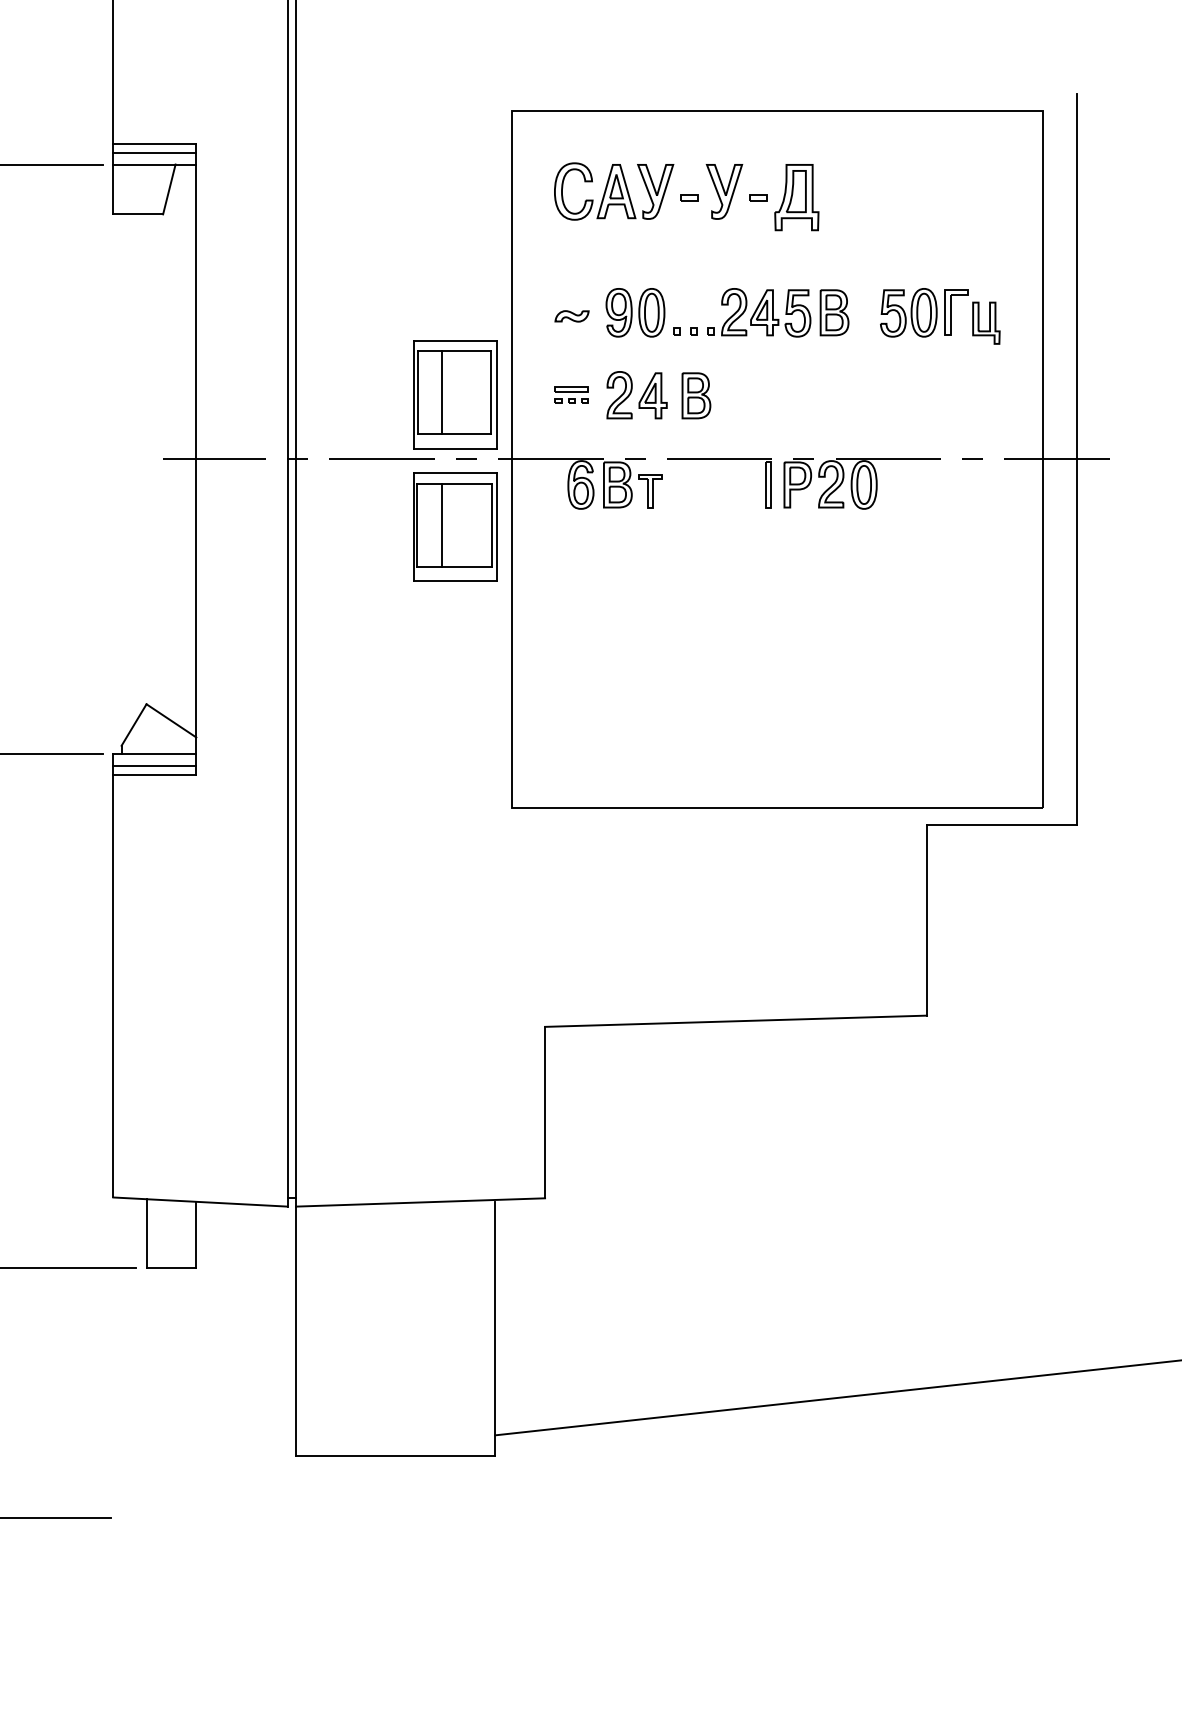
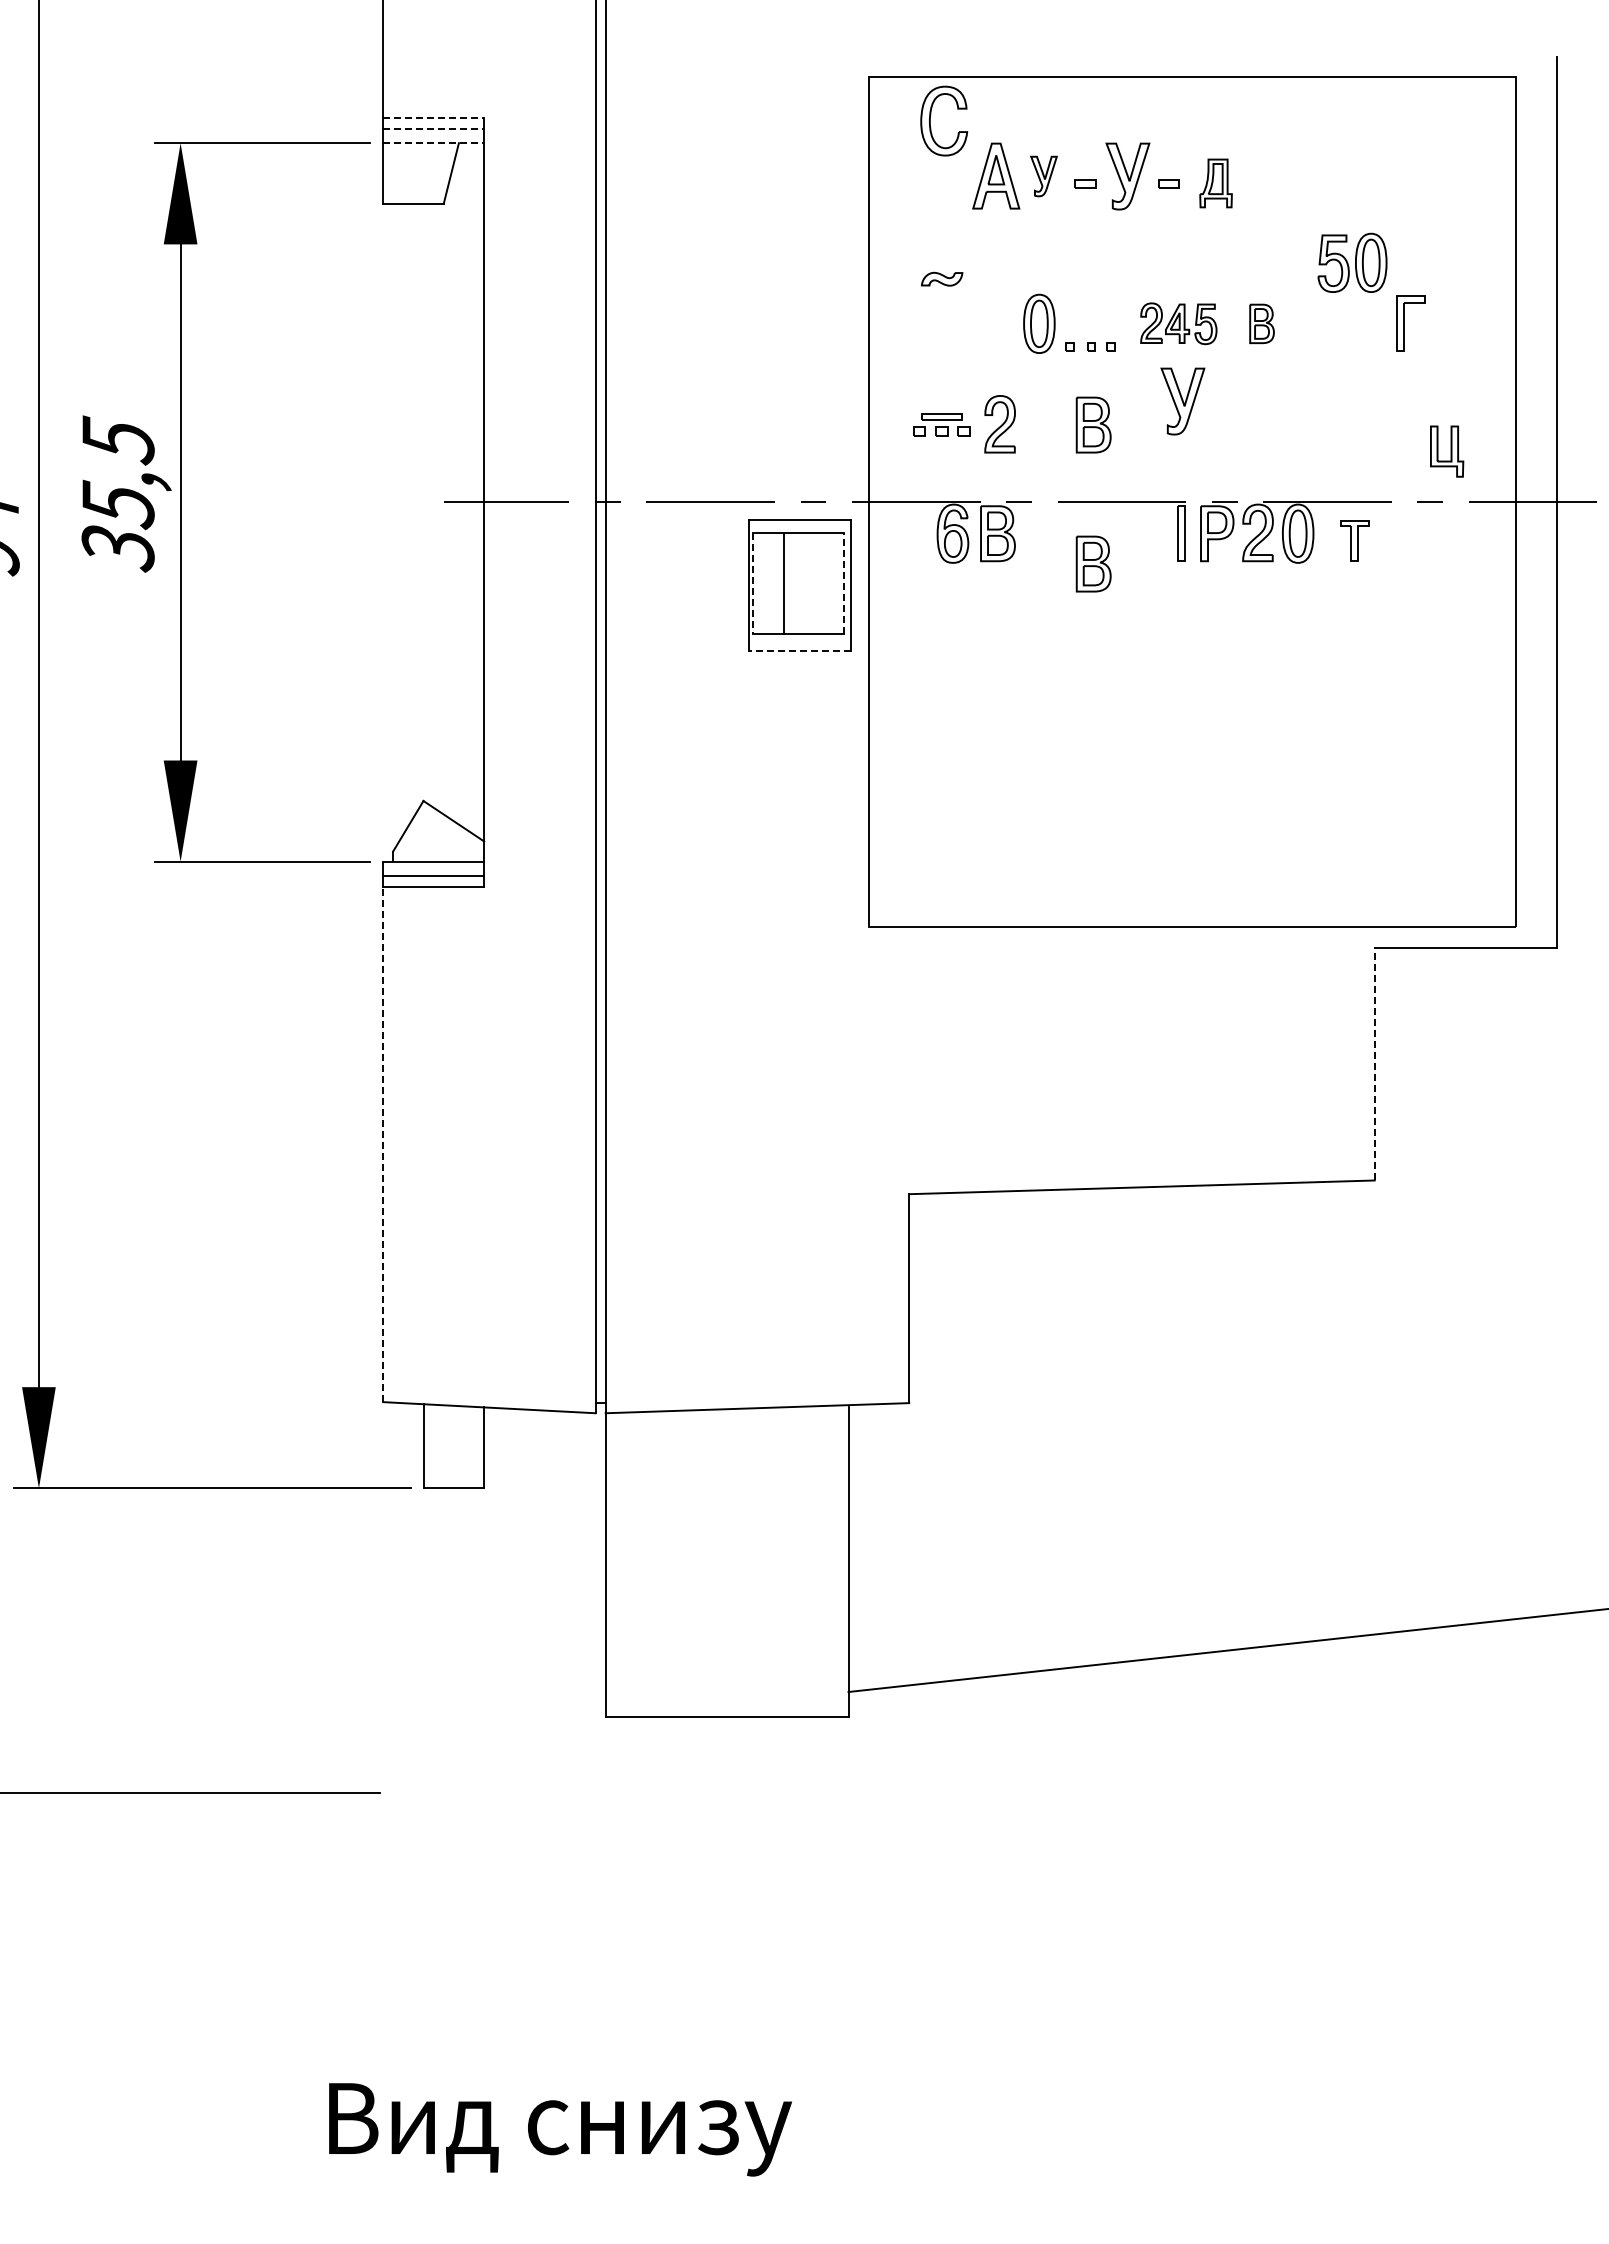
line: (154, 143) -> (433, 117), solid -> dashed
line: (154, 153) -> (433, 129), solid -> dashed
line: (154, 164) -> (433, 143), solid -> dashed
part: (563, 186) -> (931, 115), moved
part: (655, 191) -> (1043, 176), size x0.6
part: (796, 197) -> (1215, 183), size x0.6
part: (619, 312) -> (999, 323), removed
part: (766, 312) -> (1178, 323), size x0.7
part: (834, 312) -> (1261, 323), size x0.7
part: (908, 312) -> (1352, 262), moved
part: (572, 315) -> (942, 278), moved
part: (986, 323) -> (1447, 451), moved
part: (769, 376) -> (1182, 401), added
part: (455, 394) -> (799, 423), removed
part: (652, 395) -> (1040, 424), removed
part: (571, 401) -> (941, 431), size x1.4
part: (650, 490) -> (1354, 540), moved
part: (696, 509) -> (1093, 563), added
line: (417, 525) -> (753, 583), solid -> dashed
line: (491, 525) -> (844, 583), solid -> dashed
line: (455, 581) -> (799, 651), solid -> dashed
line: (926, 919) -> (1374, 1063), solid -> dashed
line: (113, 986) -> (383, 1144), solid -> dashed

